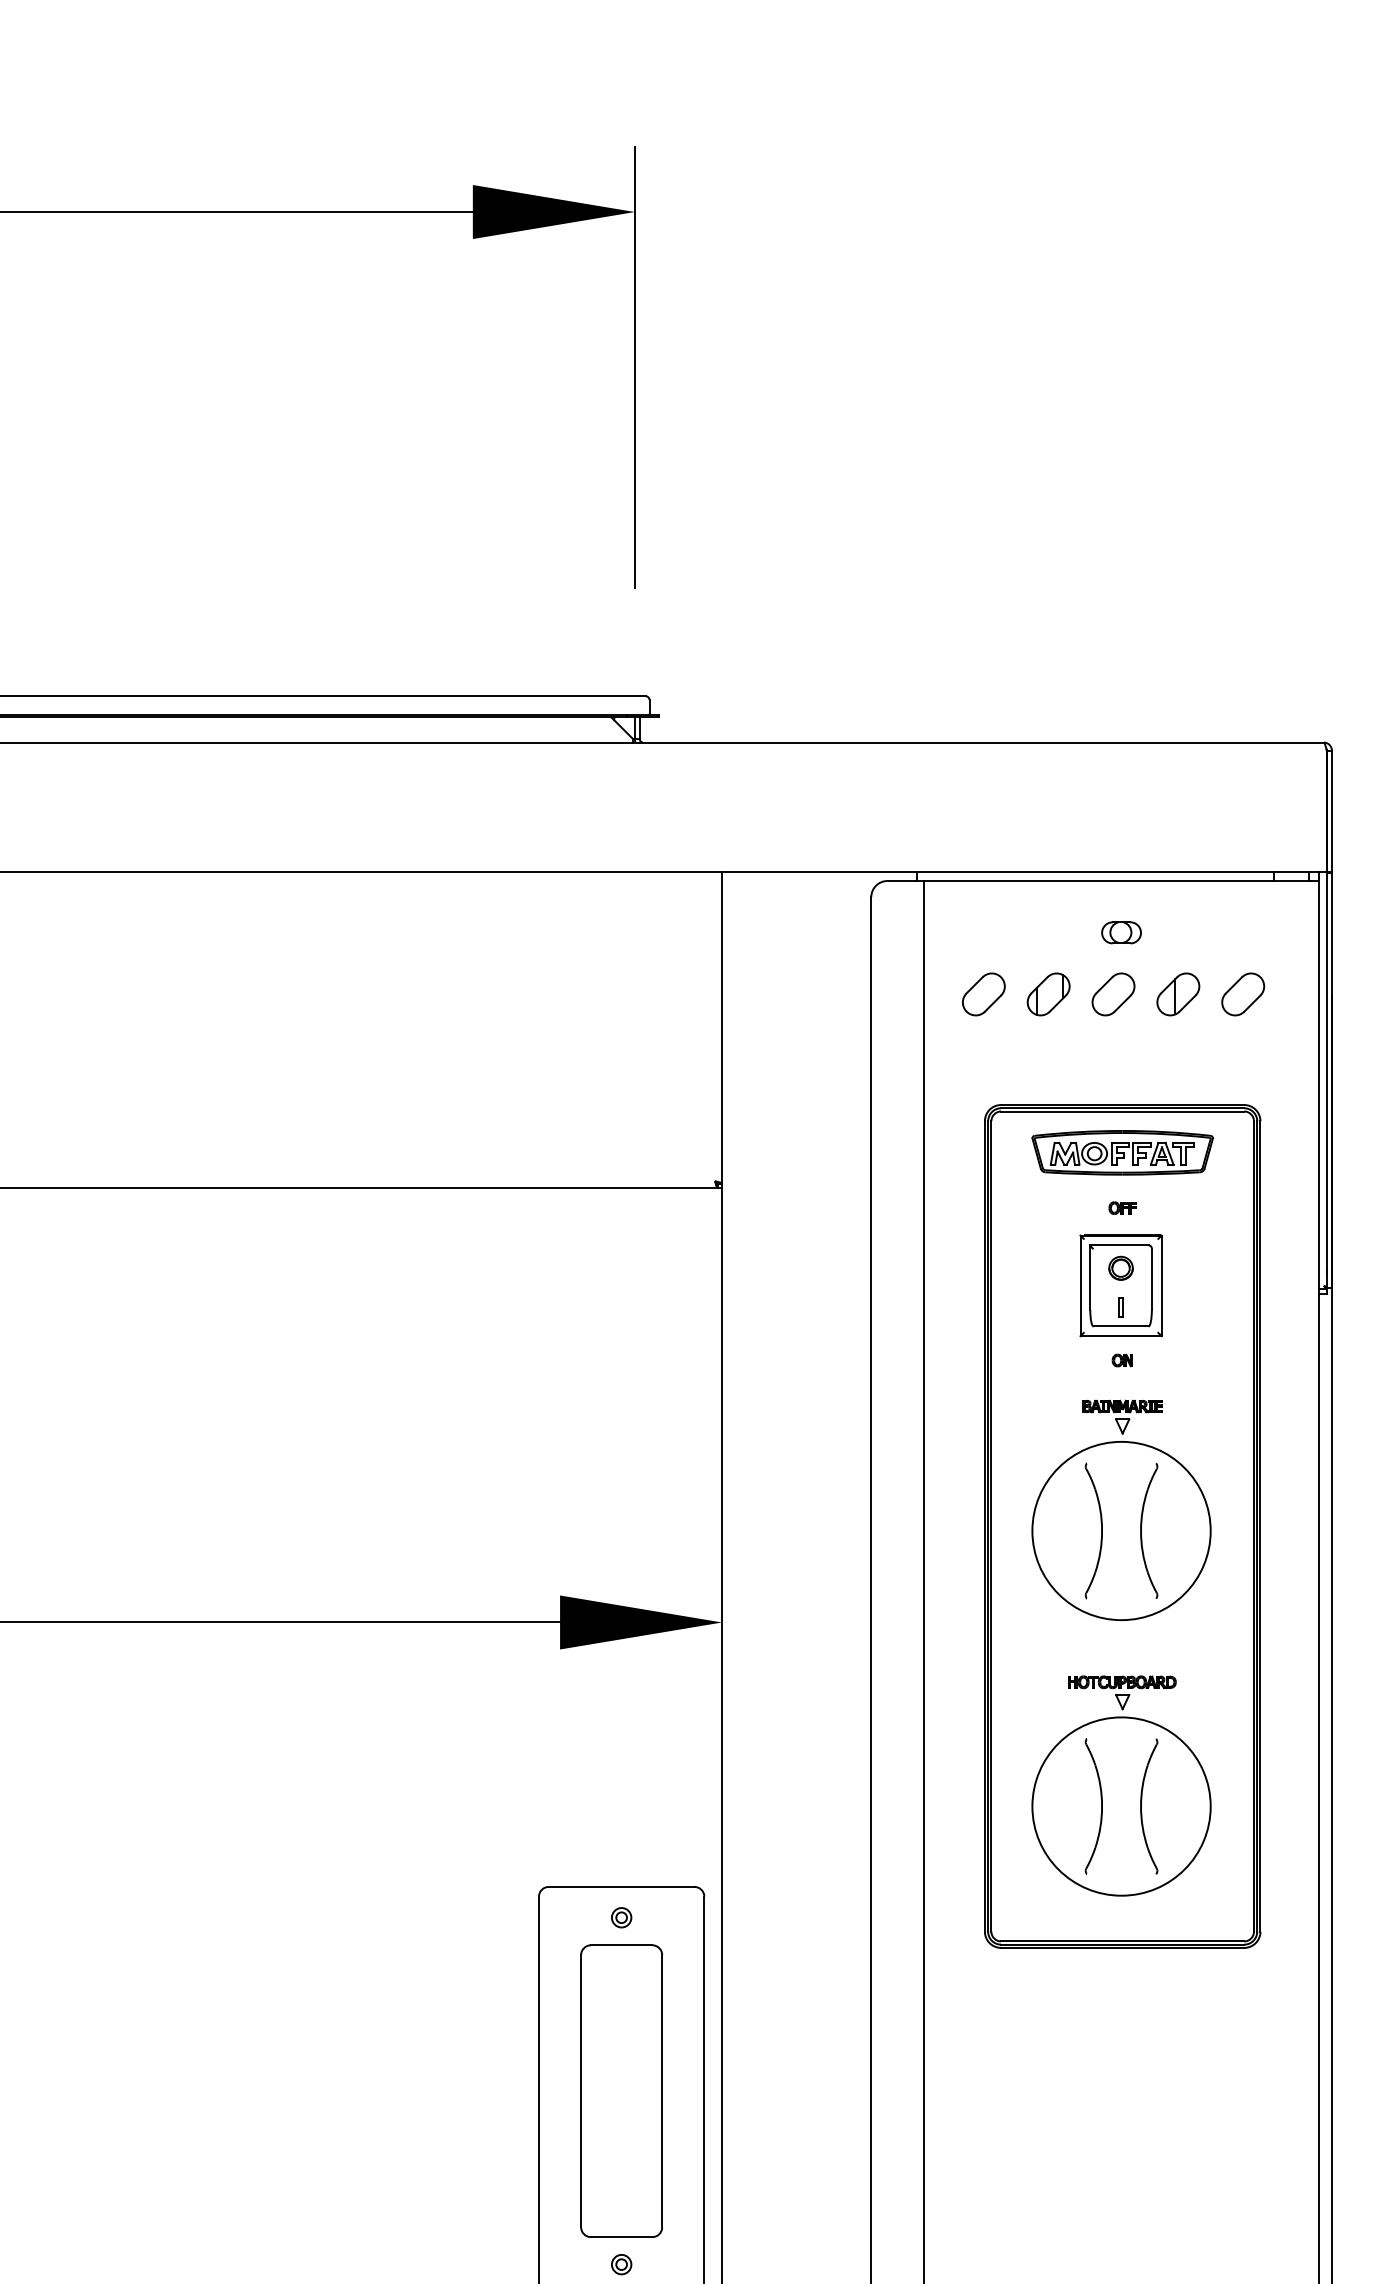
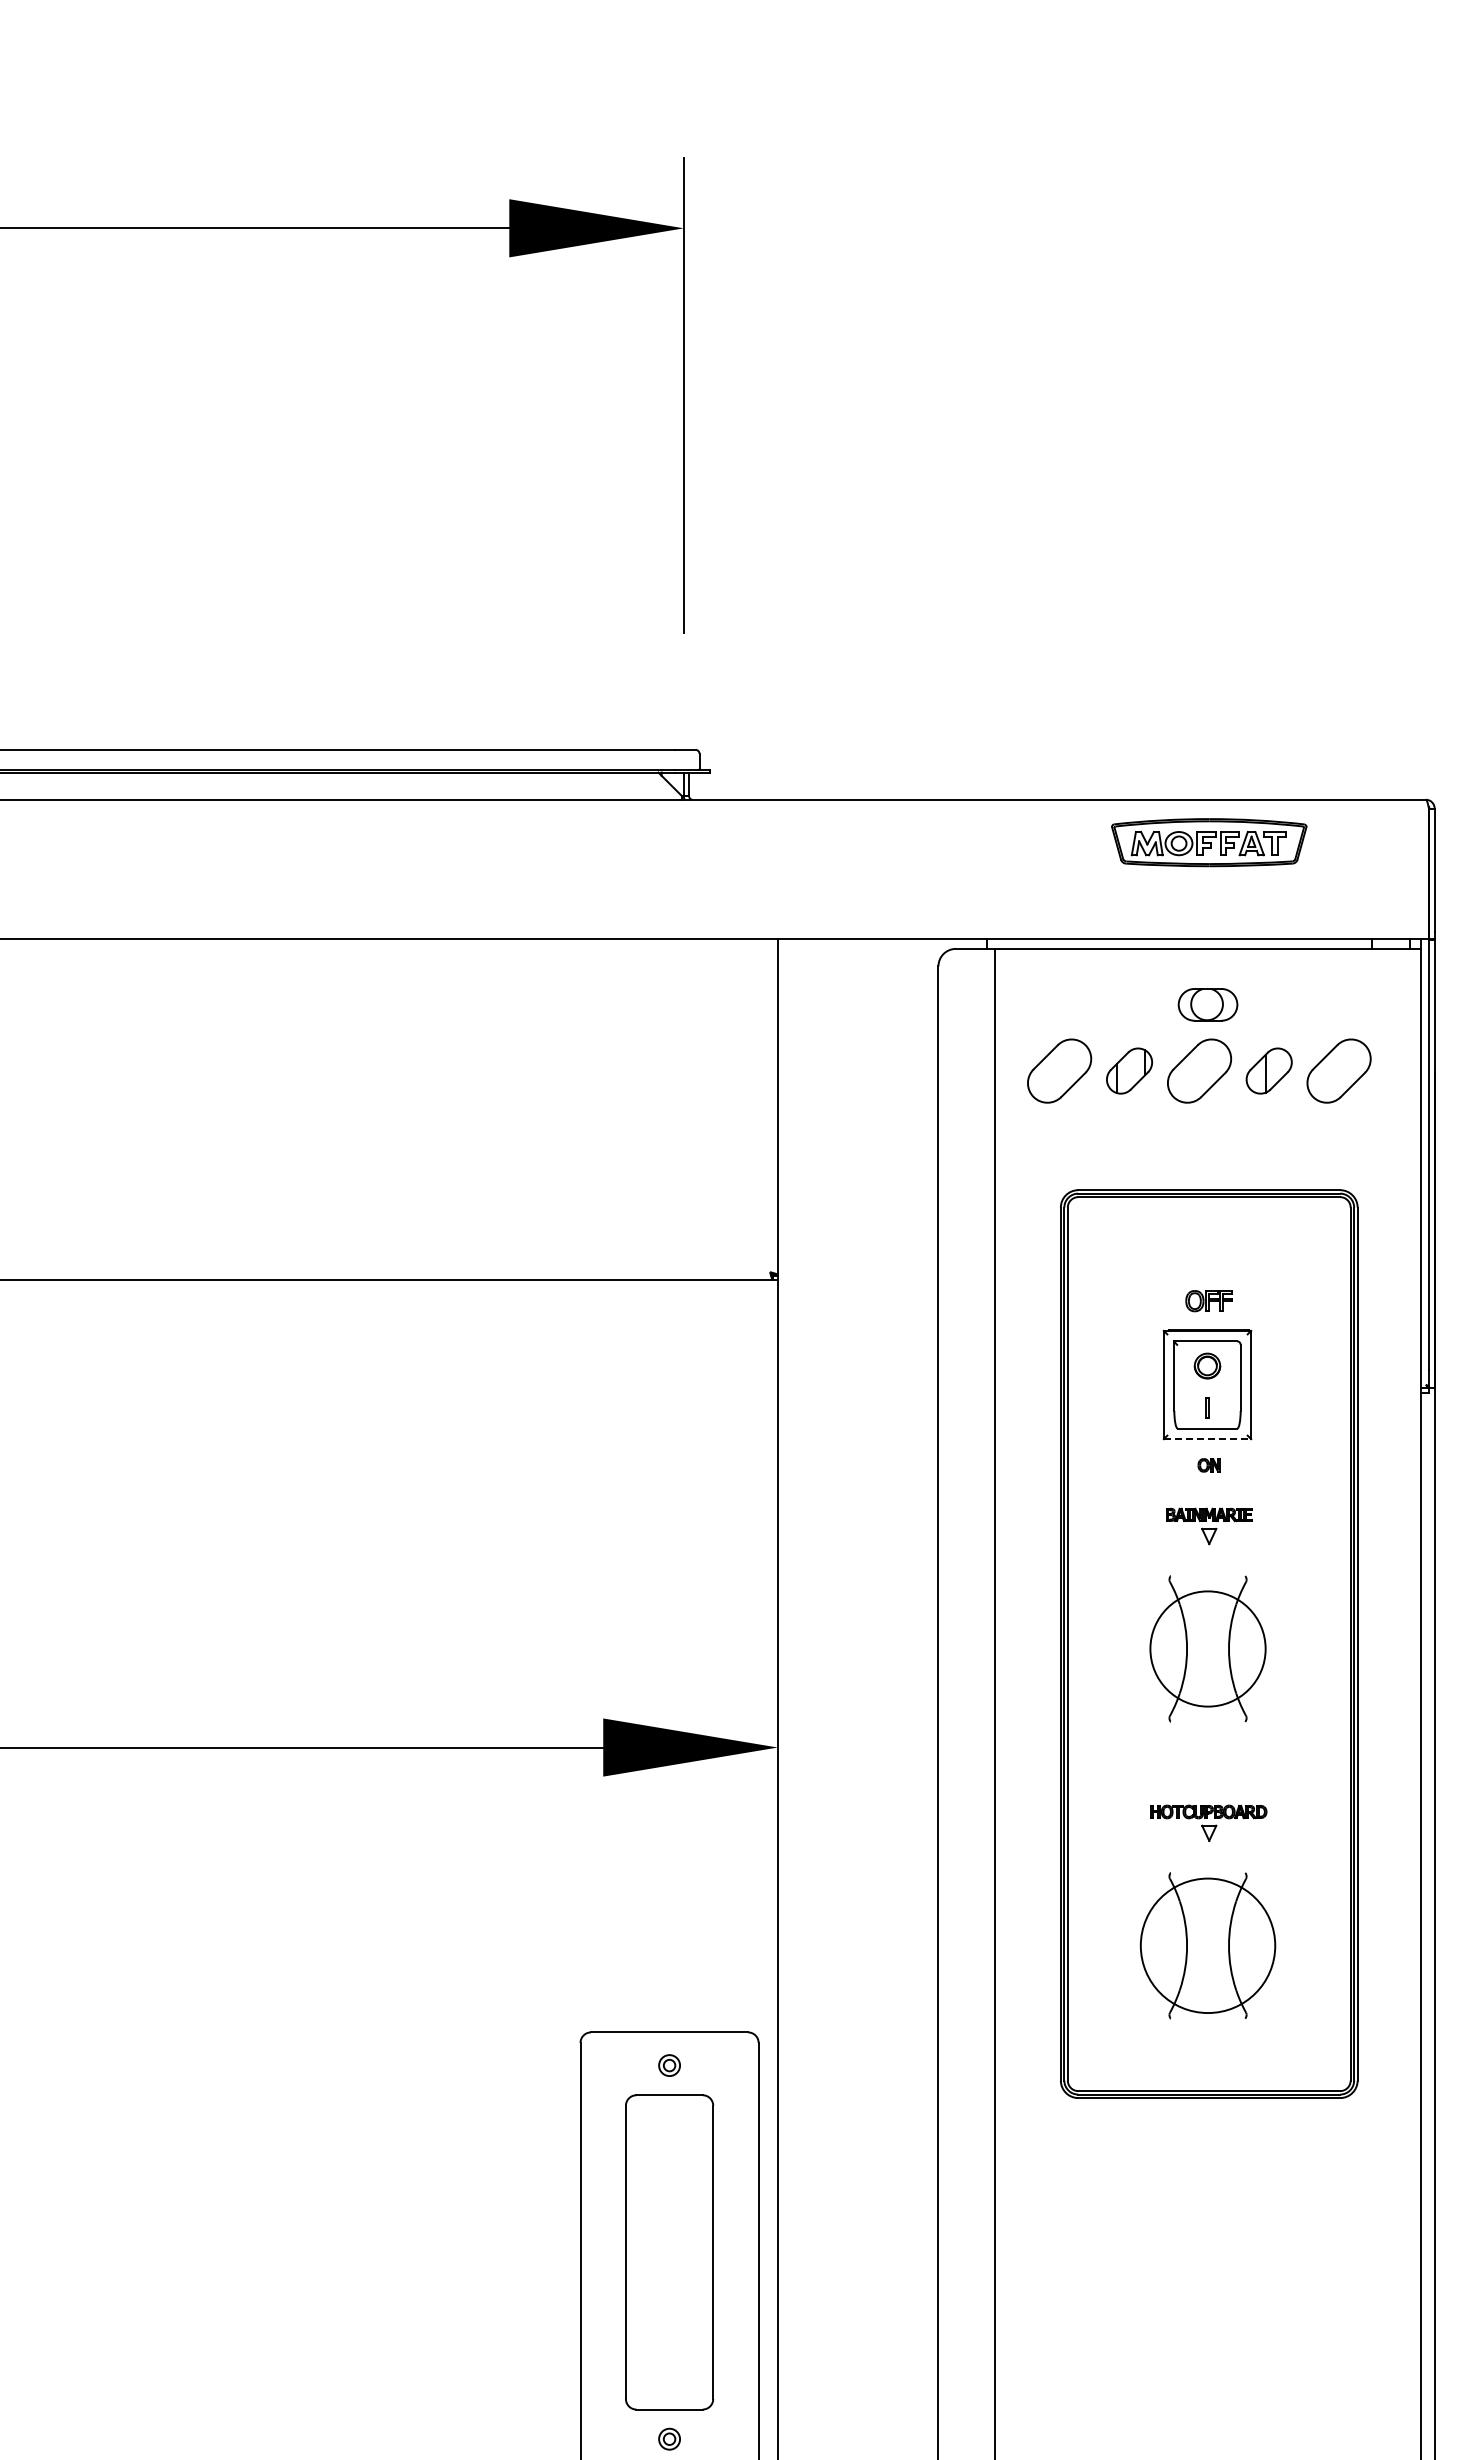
part: (1121, 932) -> (1207, 1004), size x1.4
part: (983, 993) -> (1059, 1070), size x1.4
part: (1112, 993) -> (1198, 1070), size x1.4
part: (1242, 993) -> (1338, 1070), size x1.4
part: (1122, 1152) -> (1209, 842), moved
part: (1122, 1208) -> (1209, 1301), size x1.6
line: (1121, 1336) -> (1207, 1439), solid -> dashed
circle: (1121, 1530) -> (1208, 1648), size x0.6
circle: (1121, 1806) -> (1208, 1945), size x0.7

